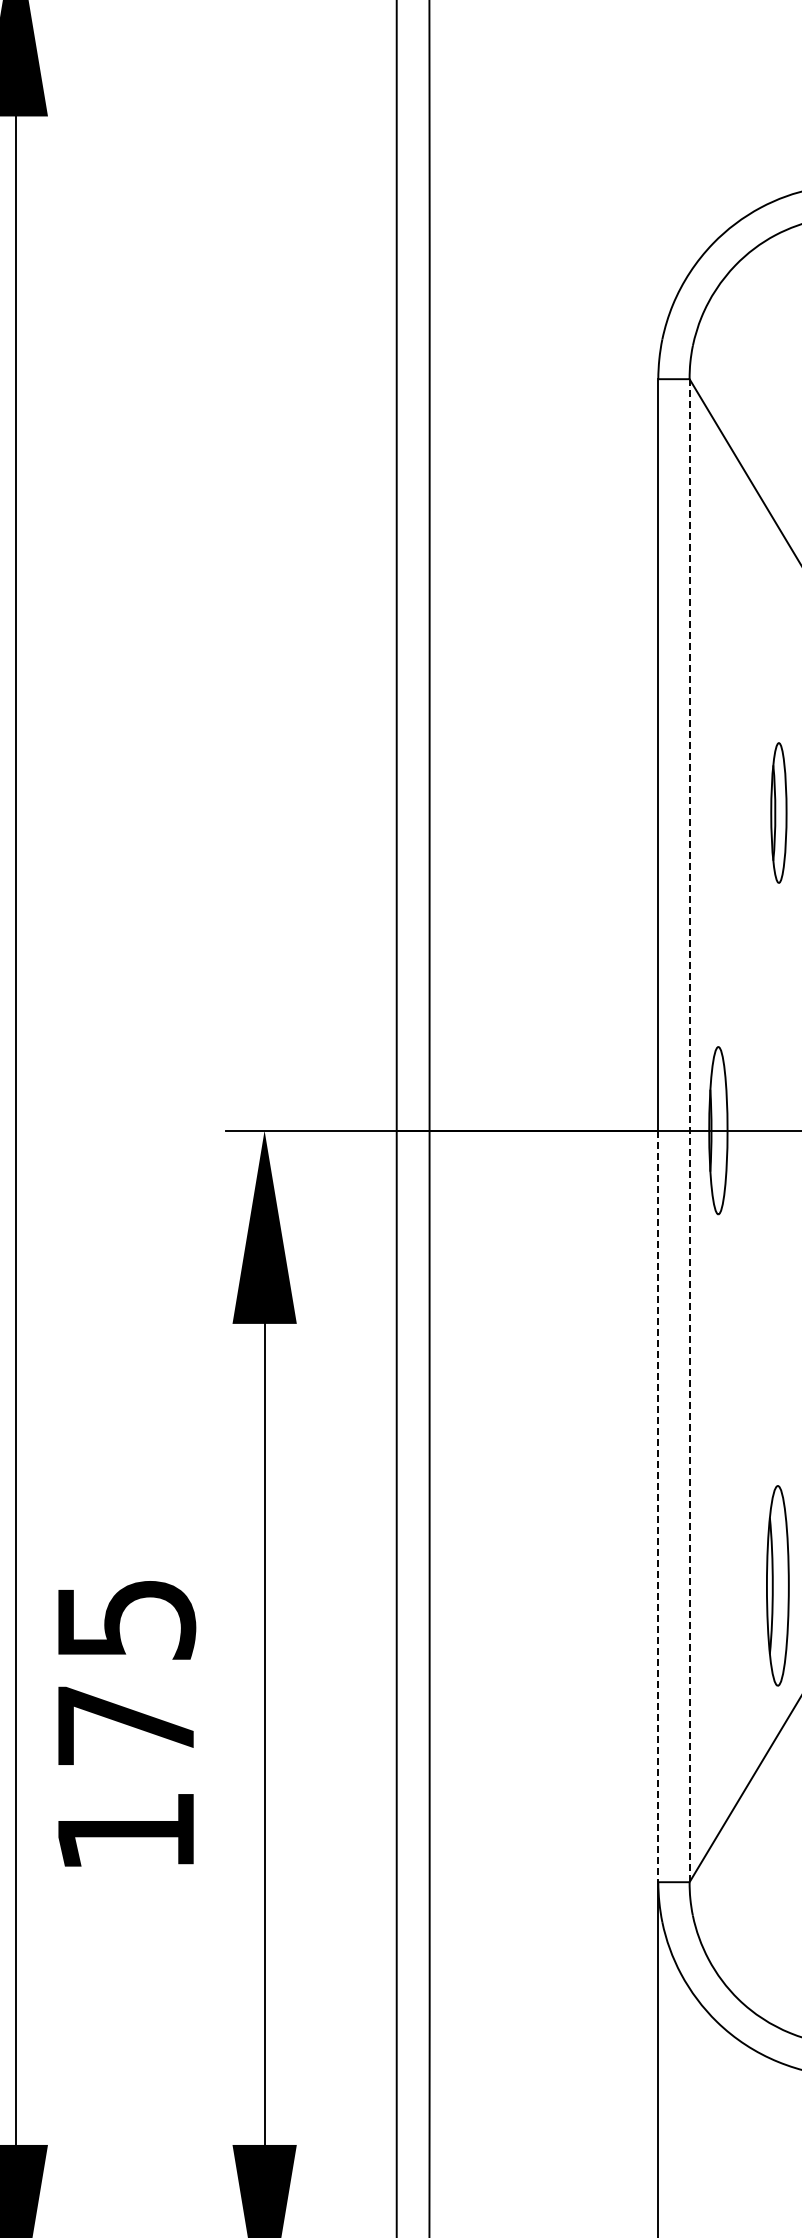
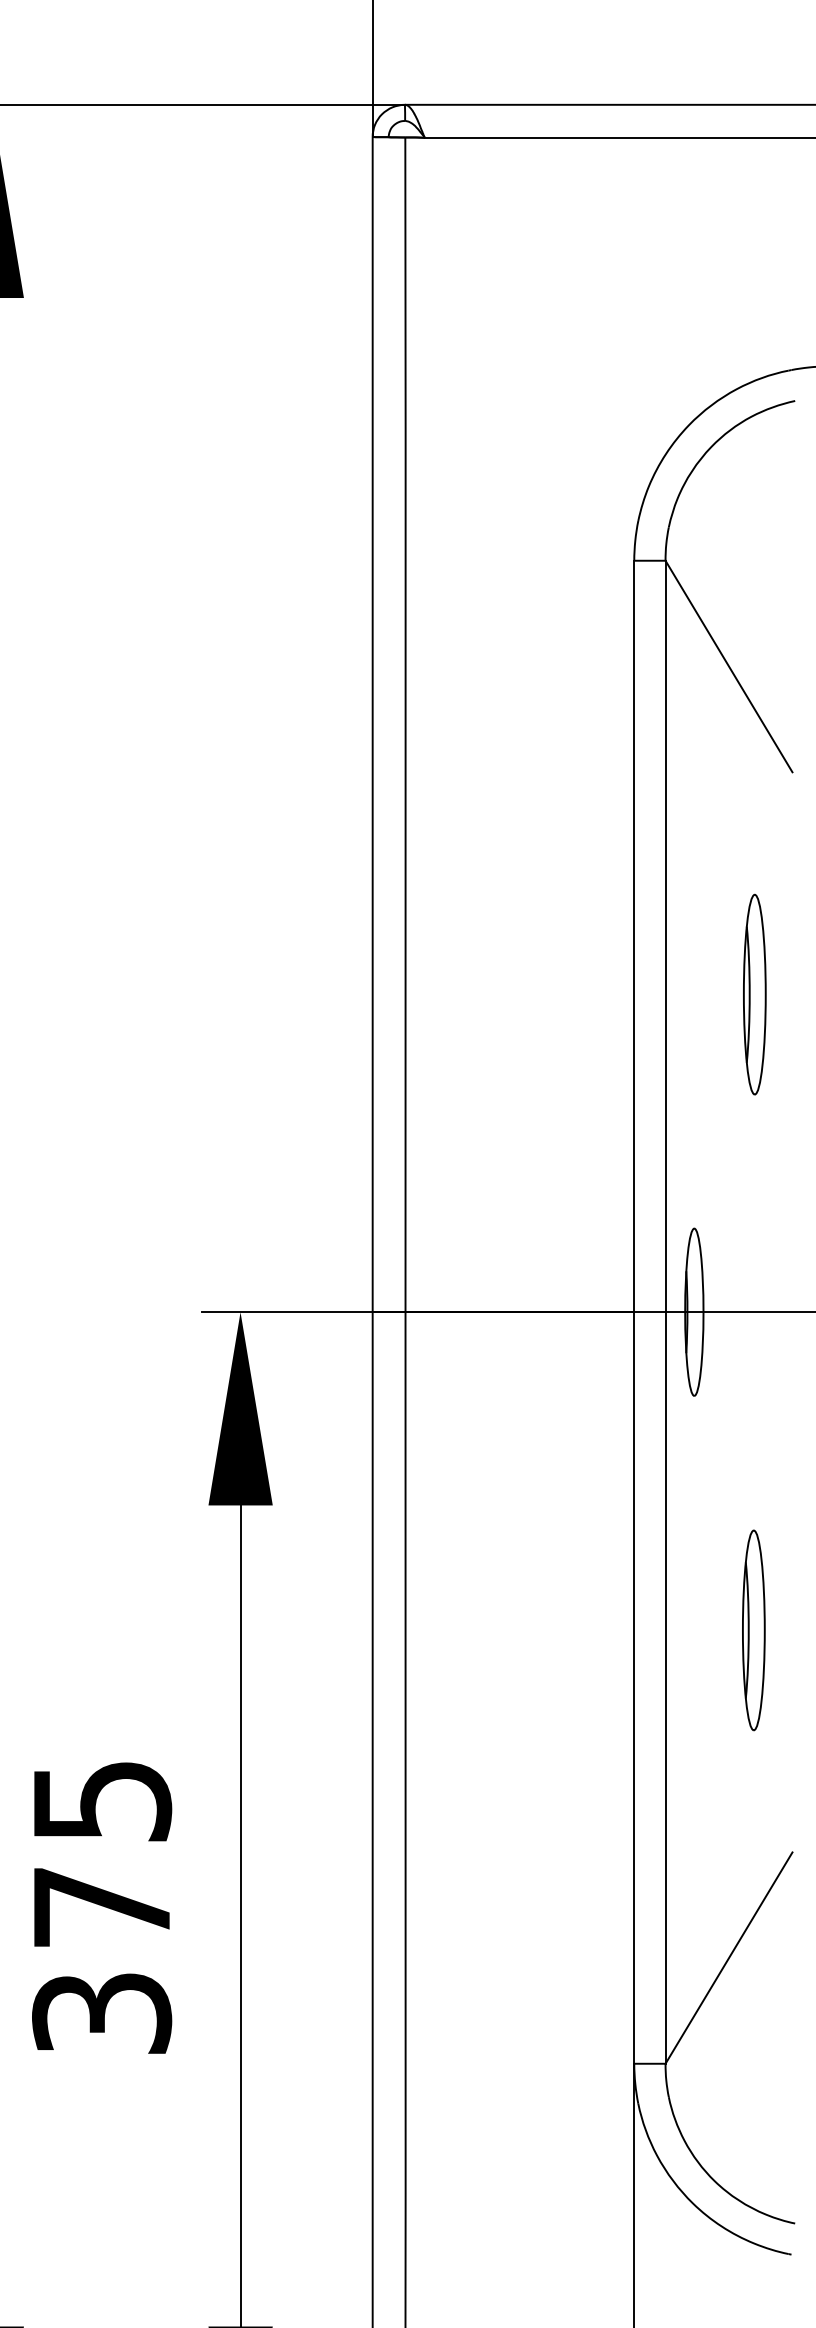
part: (778, 812) -> (754, 994), size x1.43
line: (689, 1130) -> (665, 1312), dashed -> solid
line: (658, 1506) -> (634, 1688), dashed -> solid
part: (777, 1585) -> (753, 1630), moved
text: (126, 1831) -> (102, 2013), 175 -> 375

